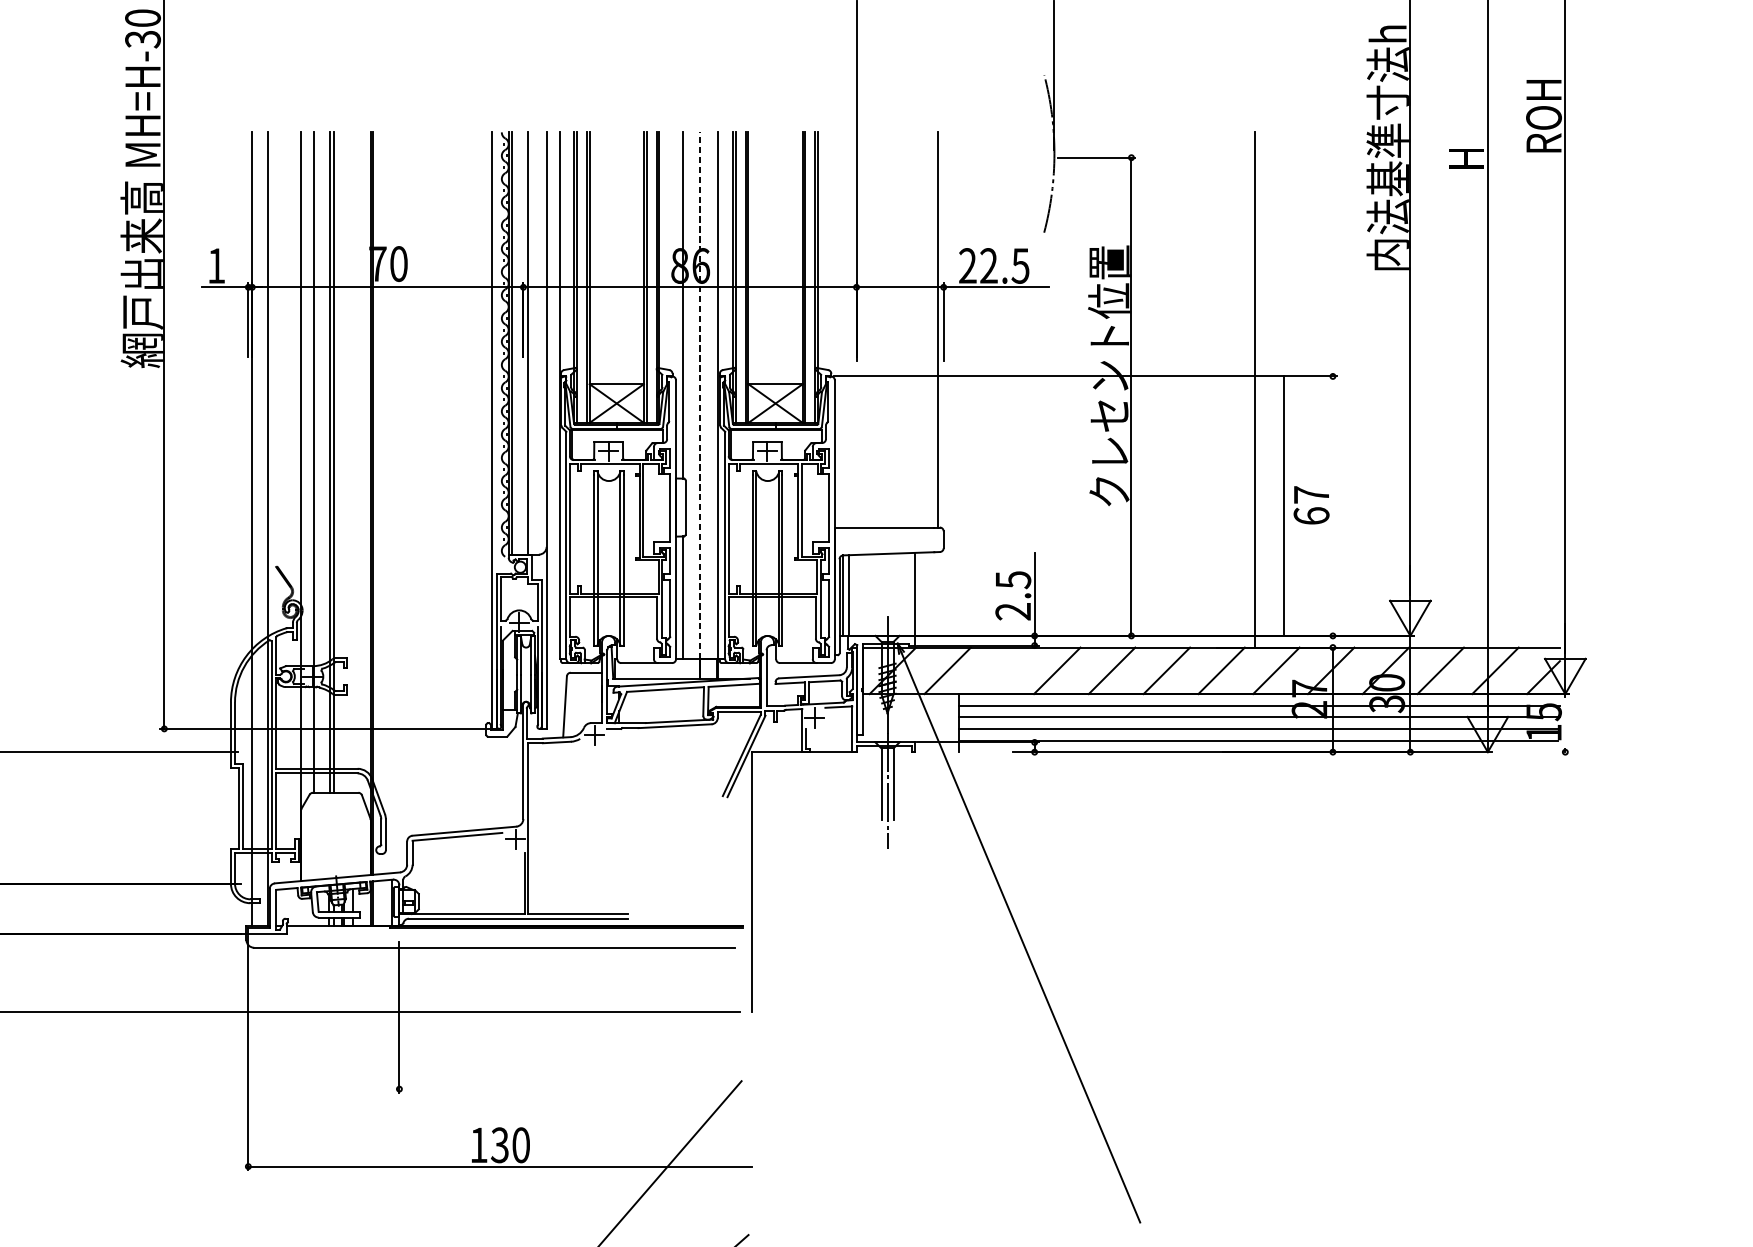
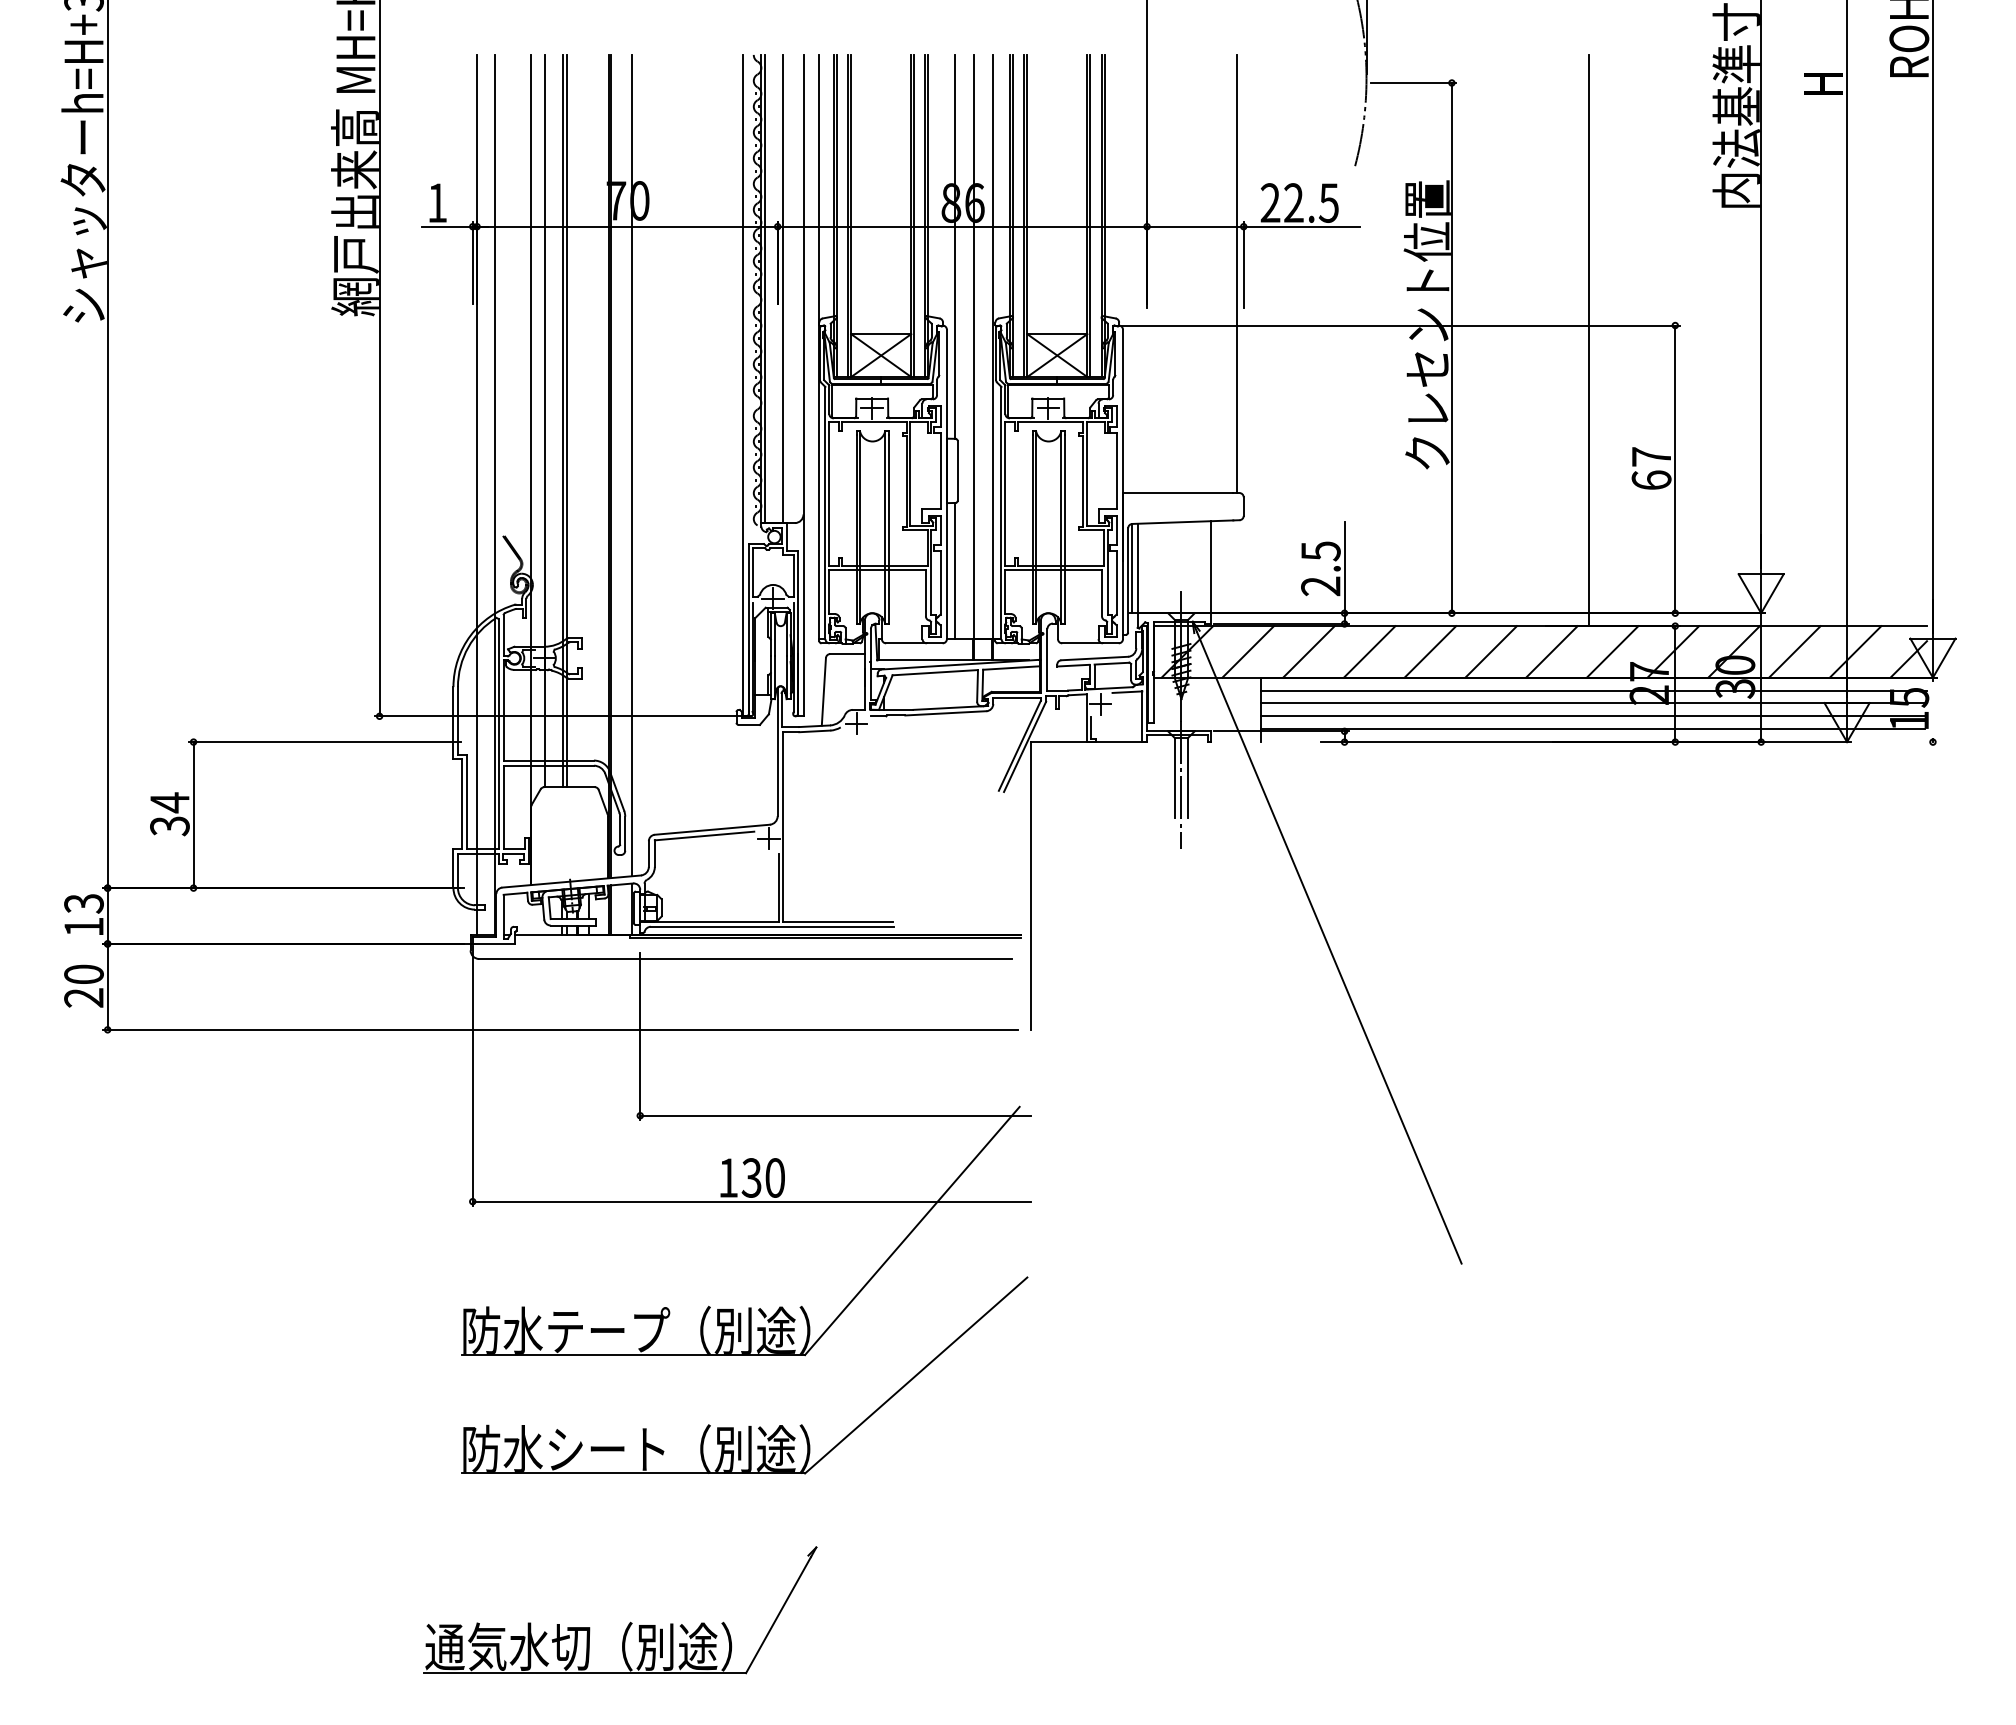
line: (700, 395) -> (974, 346), dashed -> solid
line: (391, 502) -> (631, 465), added
line: (1284, 506) -> (1675, 469), moved
line: (1002, 670) -> (1308, 651), added
line: (575, 1088) -> (835, 1115), added

